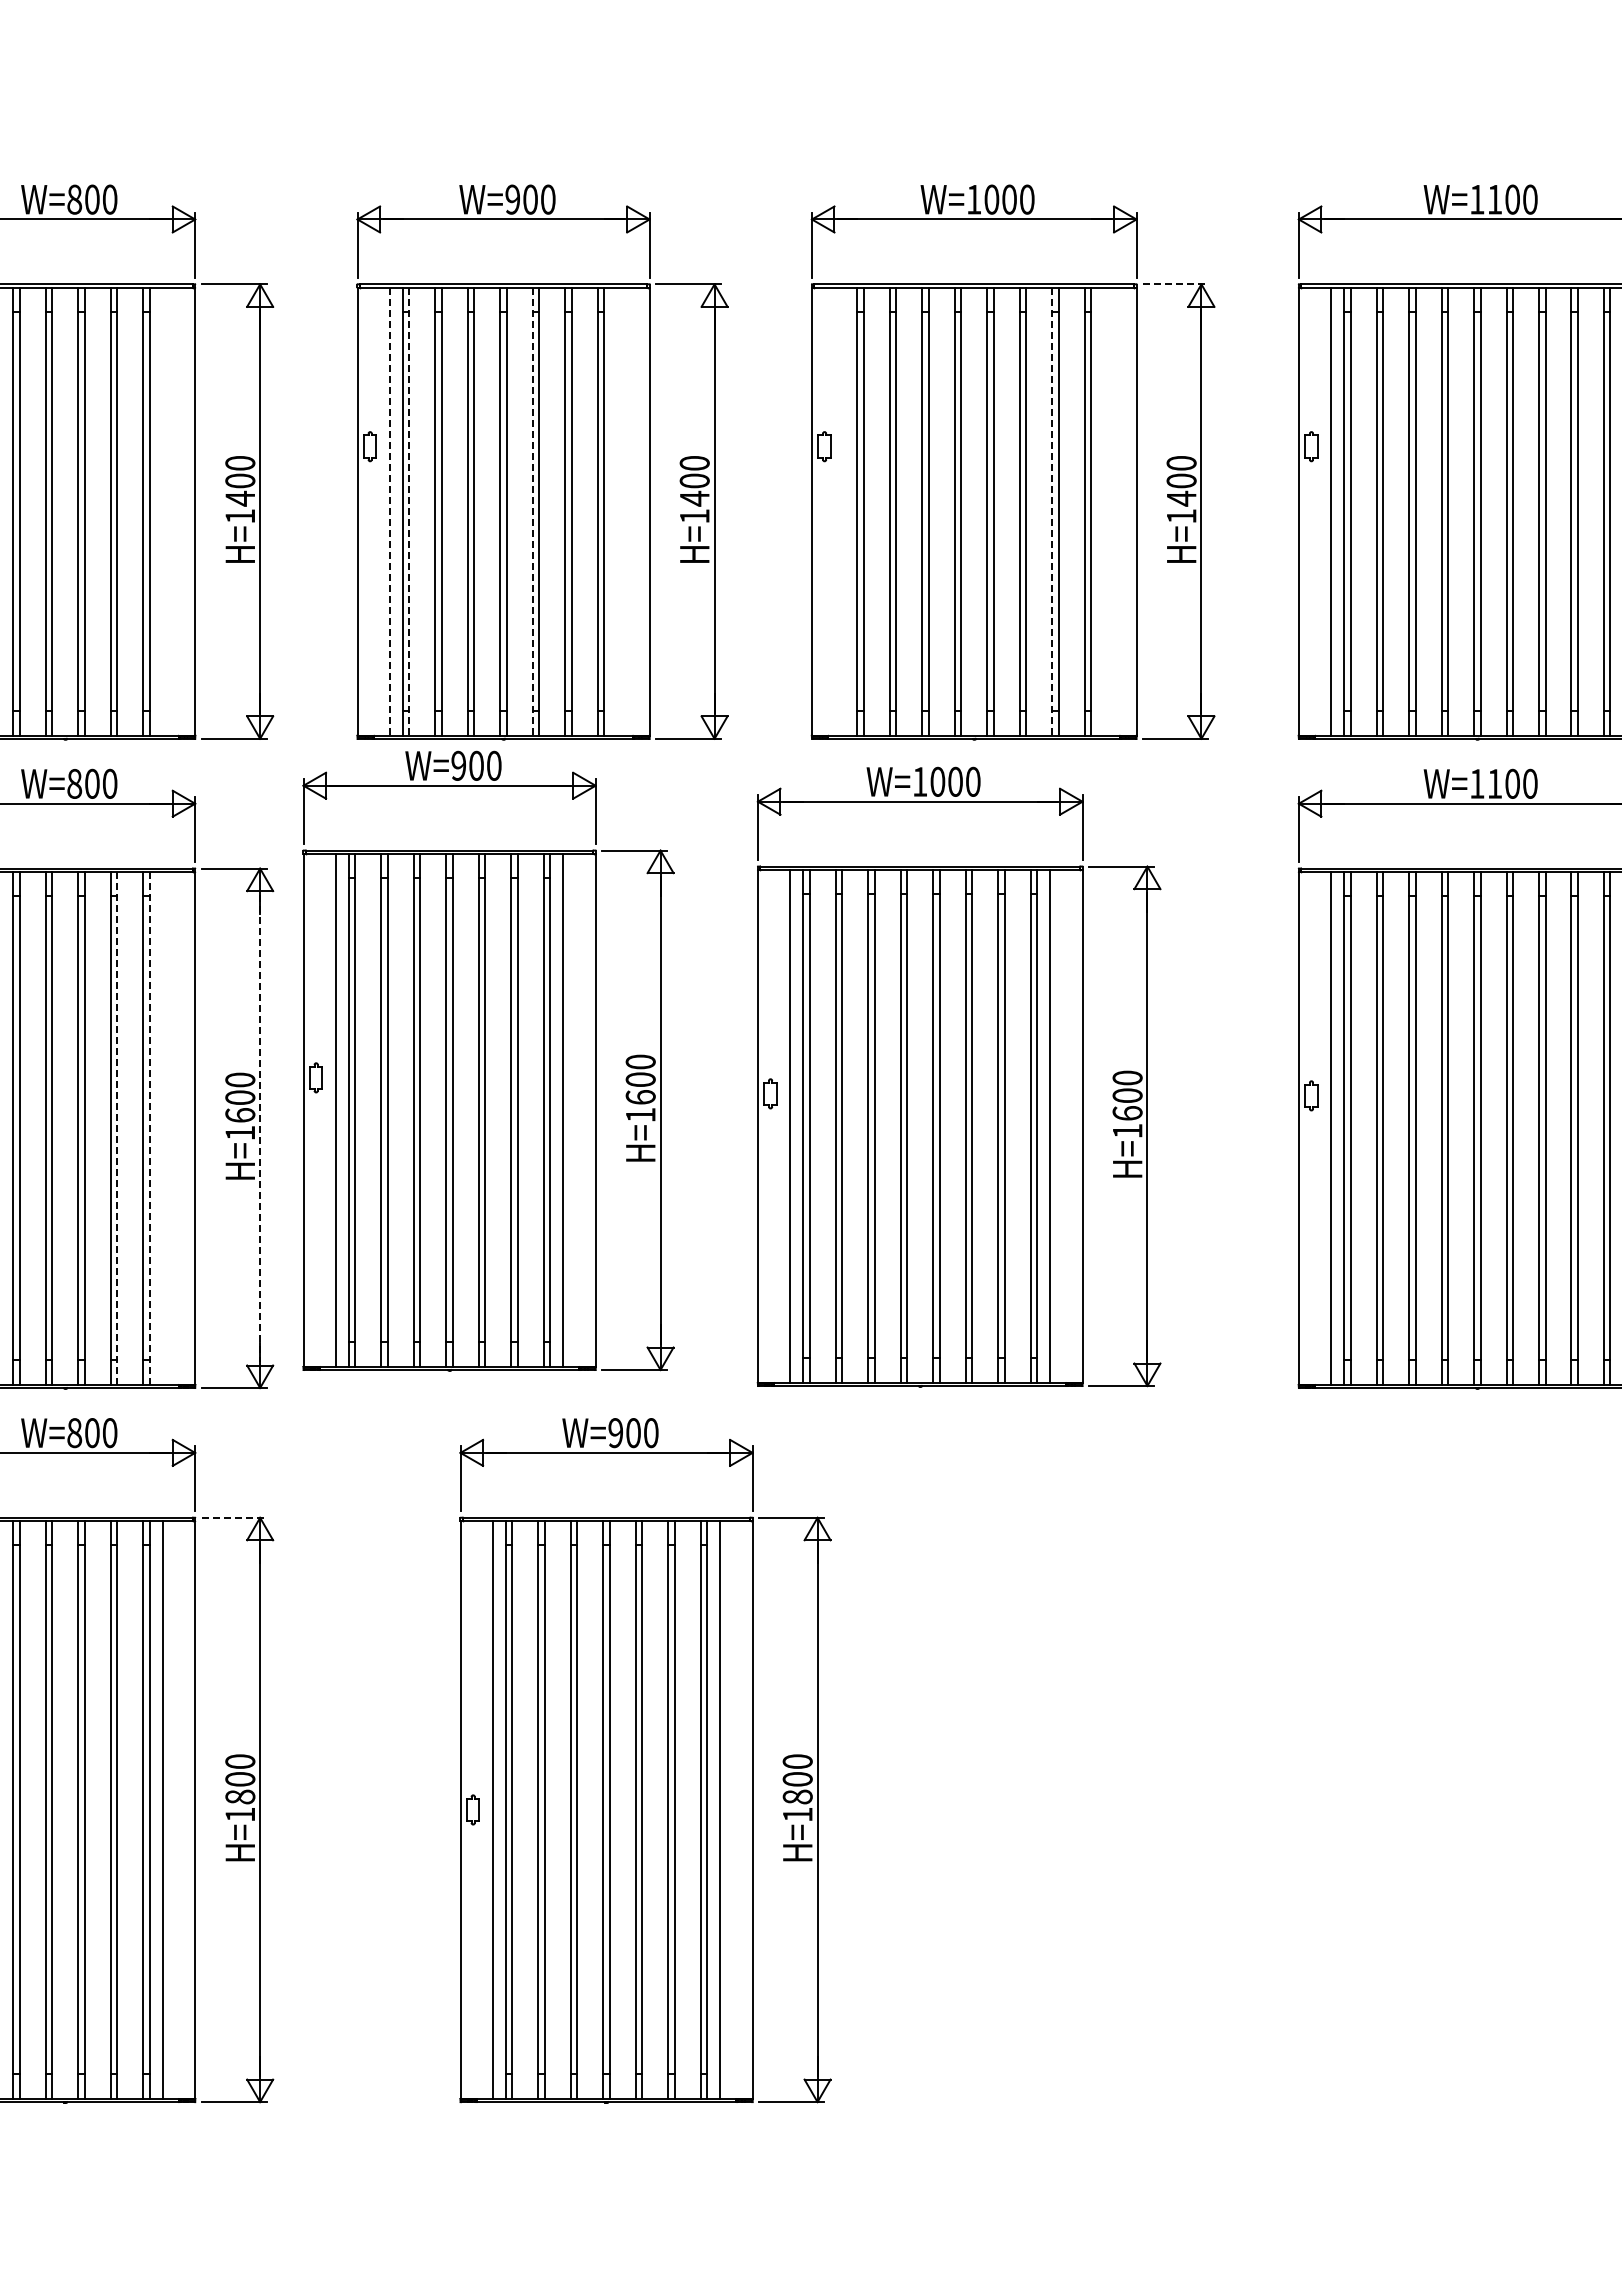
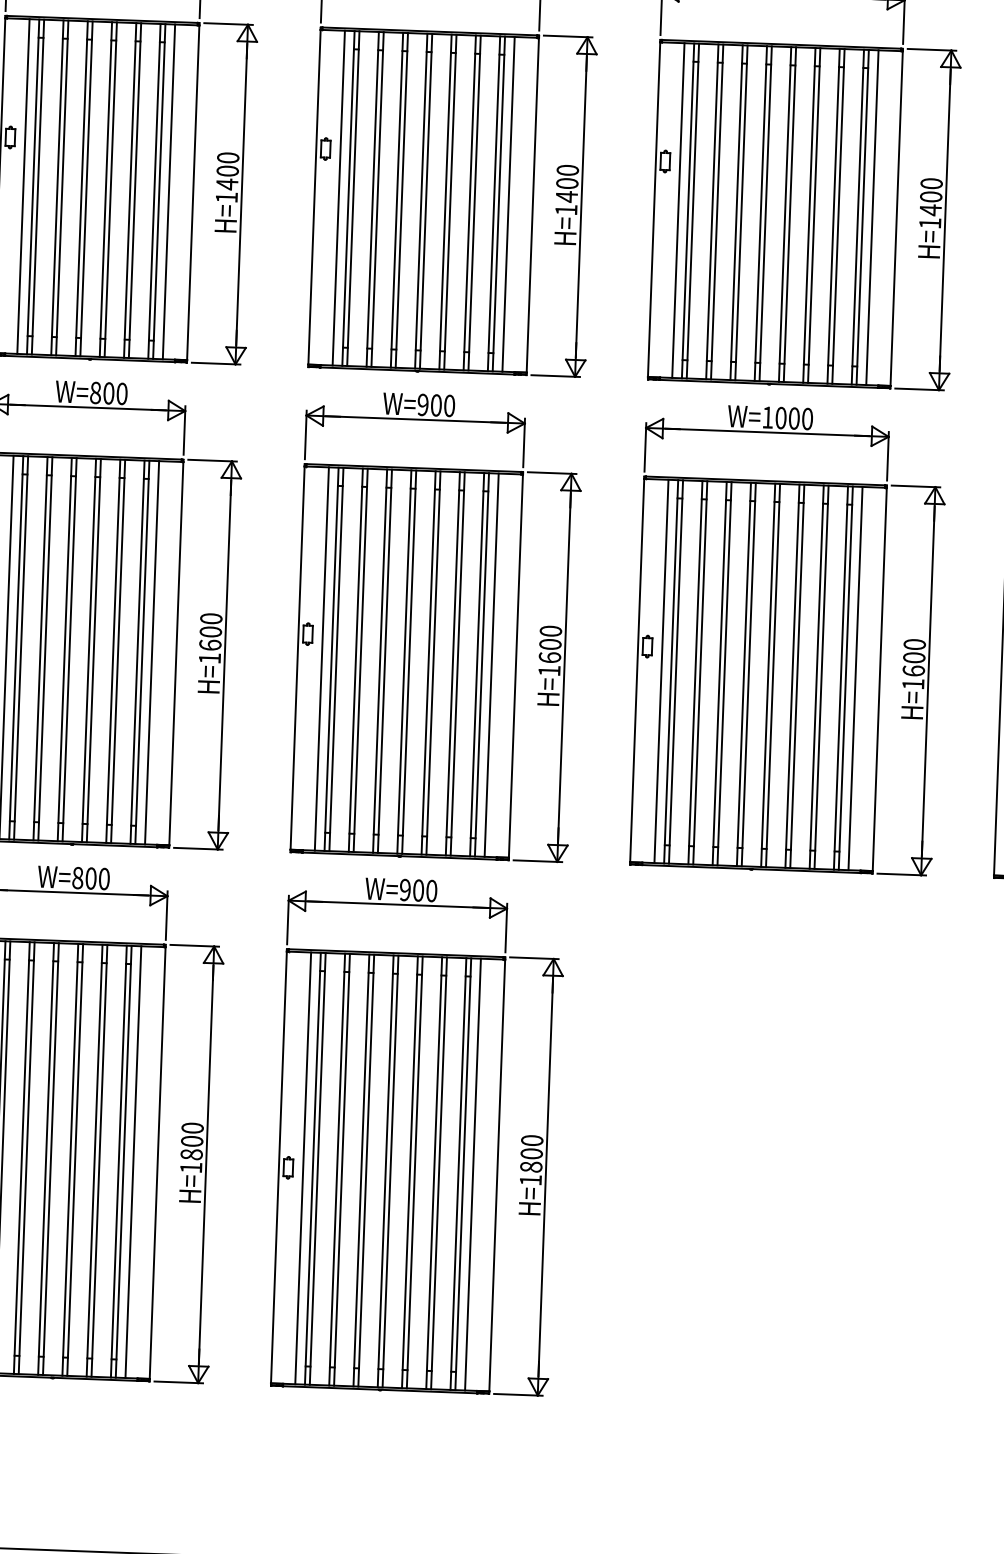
line: (1175, 284) -> (932, 49), dashed -> solid
line: (162, 511) -> (168, 191), added
line: (389, 511) -> (338, 198), dashed -> solid
line: (409, 511) -> (353, 198), dashed -> solid
line: (532, 511) -> (445, 201), dashed -> solid
line: (617, 511) -> (508, 204), added
line: (844, 511) -> (678, 210), added
line: (1052, 511) -> (833, 216), dashed -> solid
line: (1104, 511) -> (872, 217), added
part: (488, 1060) -> (437, 625), moved
part: (958, 1076) -> (788, 638), moved
line: (162, 1127) -> (151, 652), added
line: (117, 1128) -> (118, 651), dashed -> solid
line: (149, 1128) -> (142, 652), dashed -> solid
line: (260, 1128) -> (225, 655), dashed -> solid
line: (234, 1517) -> (195, 945), dashed -> solid
part: (645, 1760) -> (418, 1135), moved

